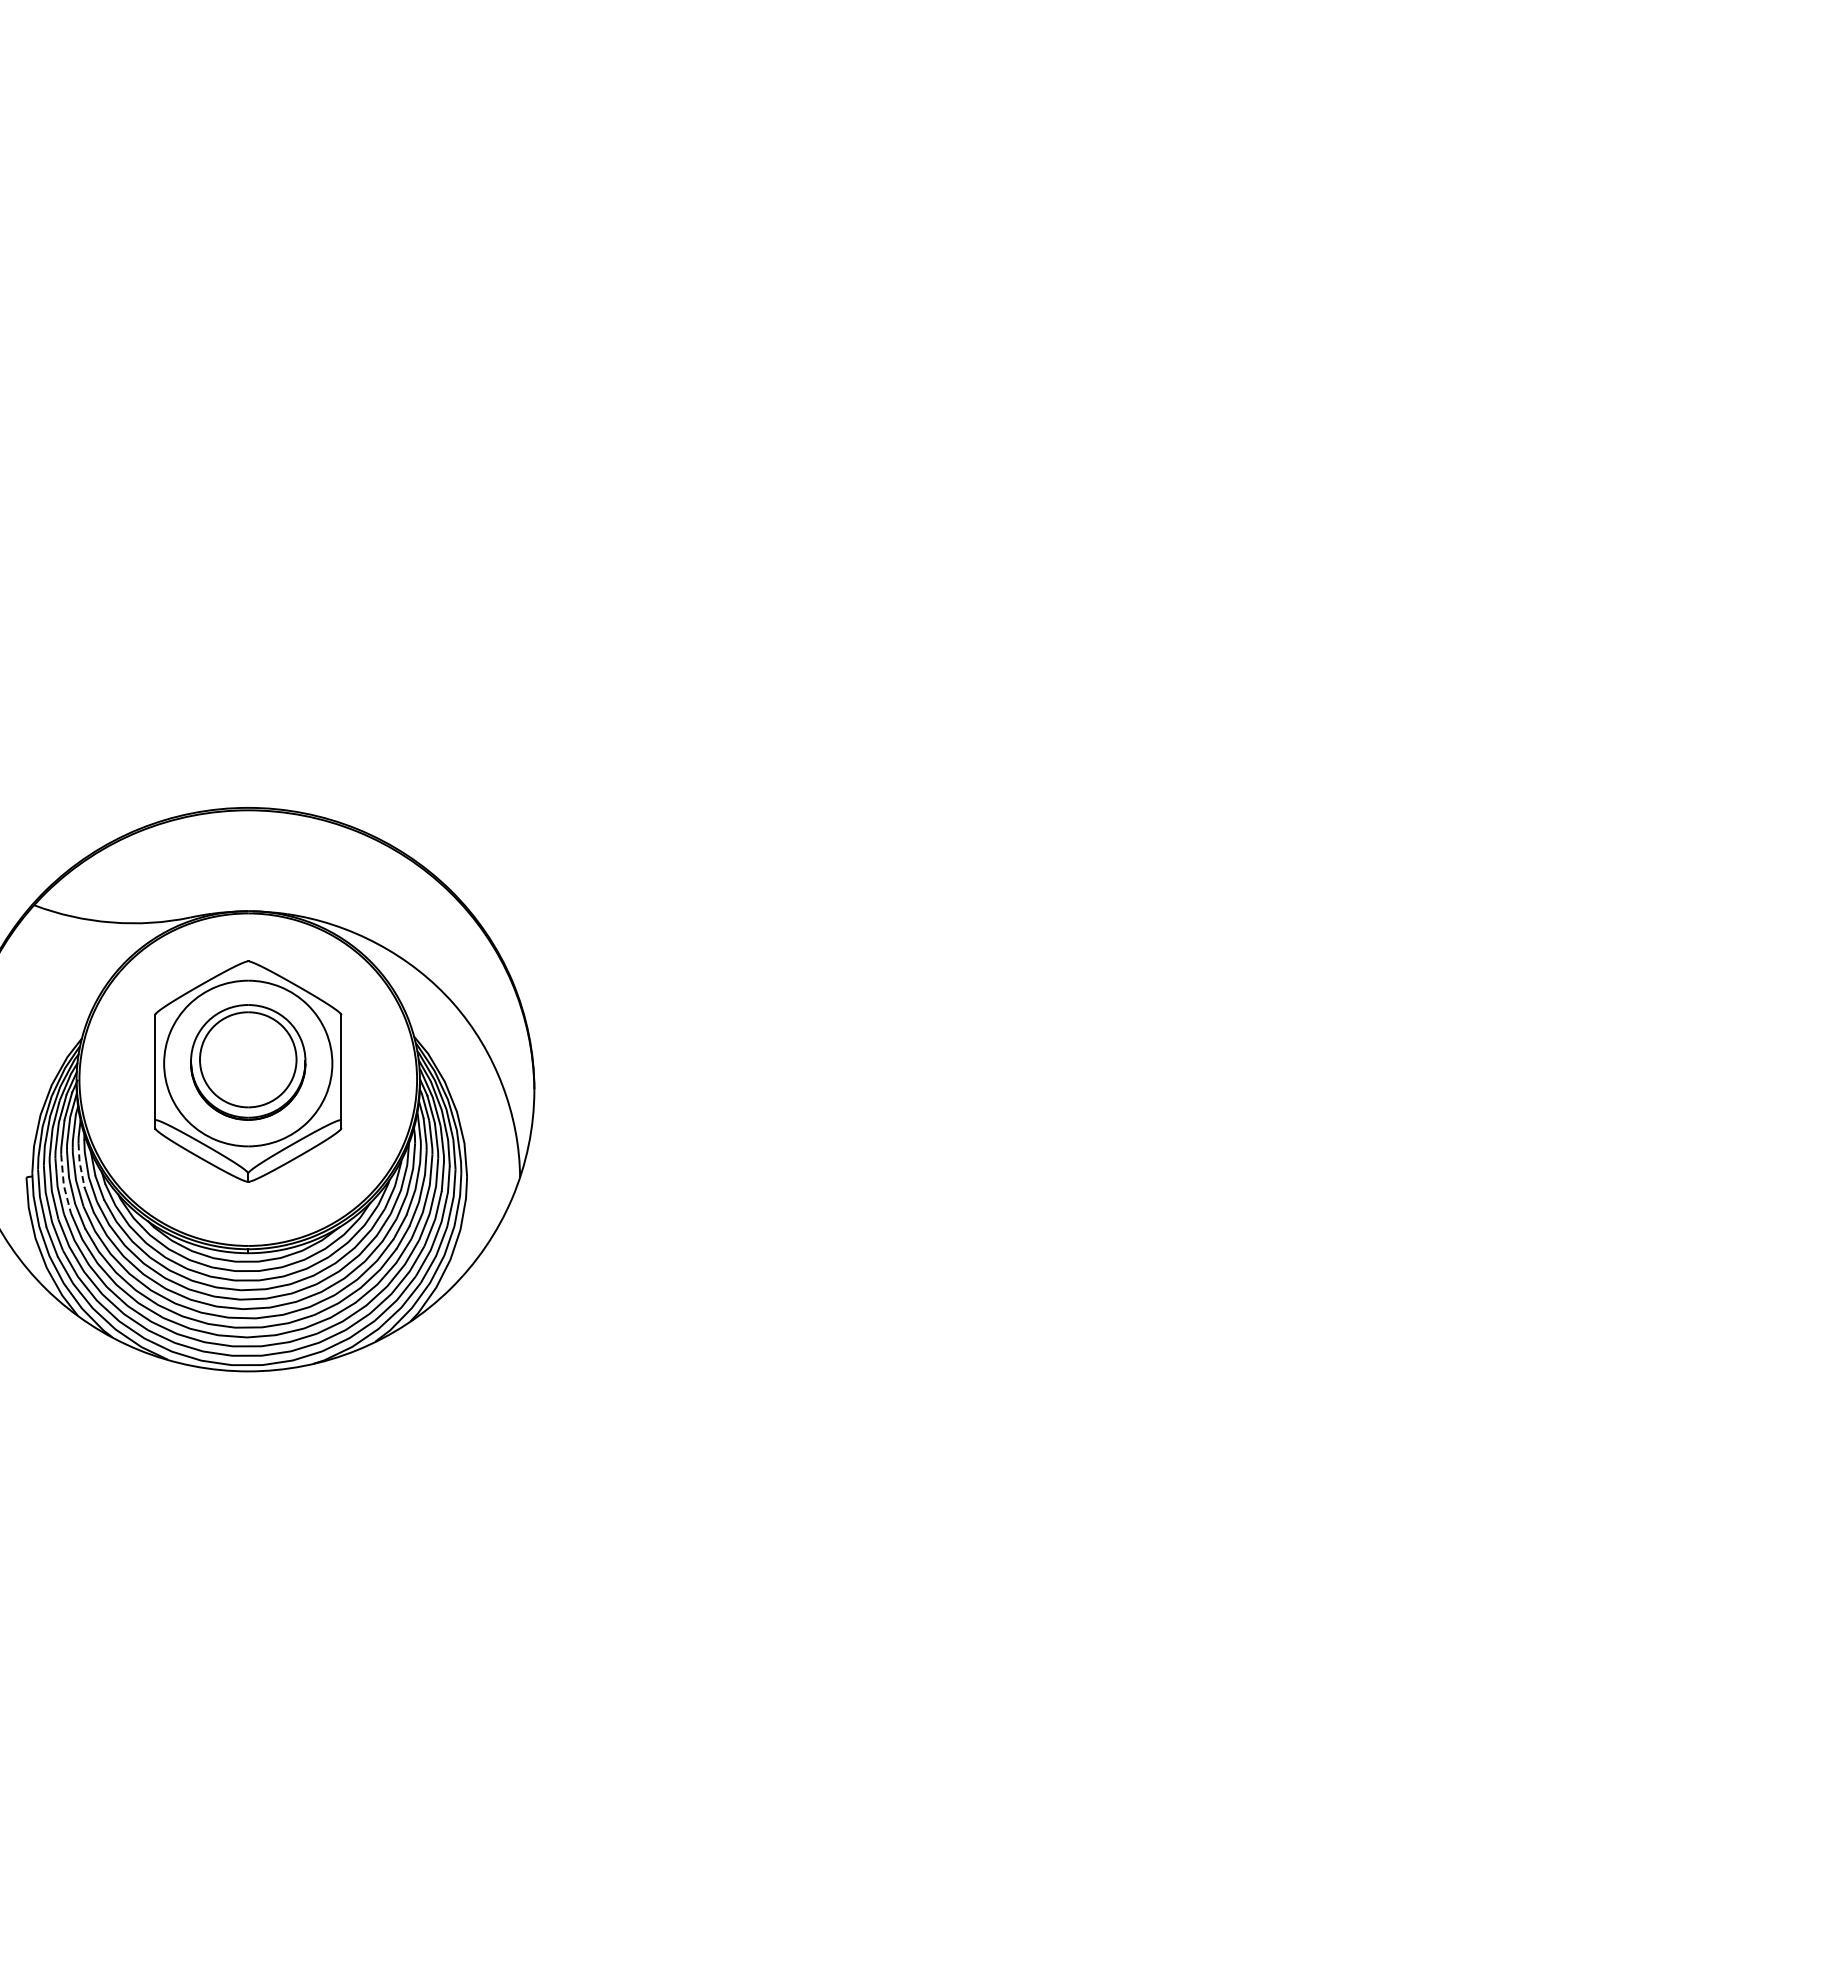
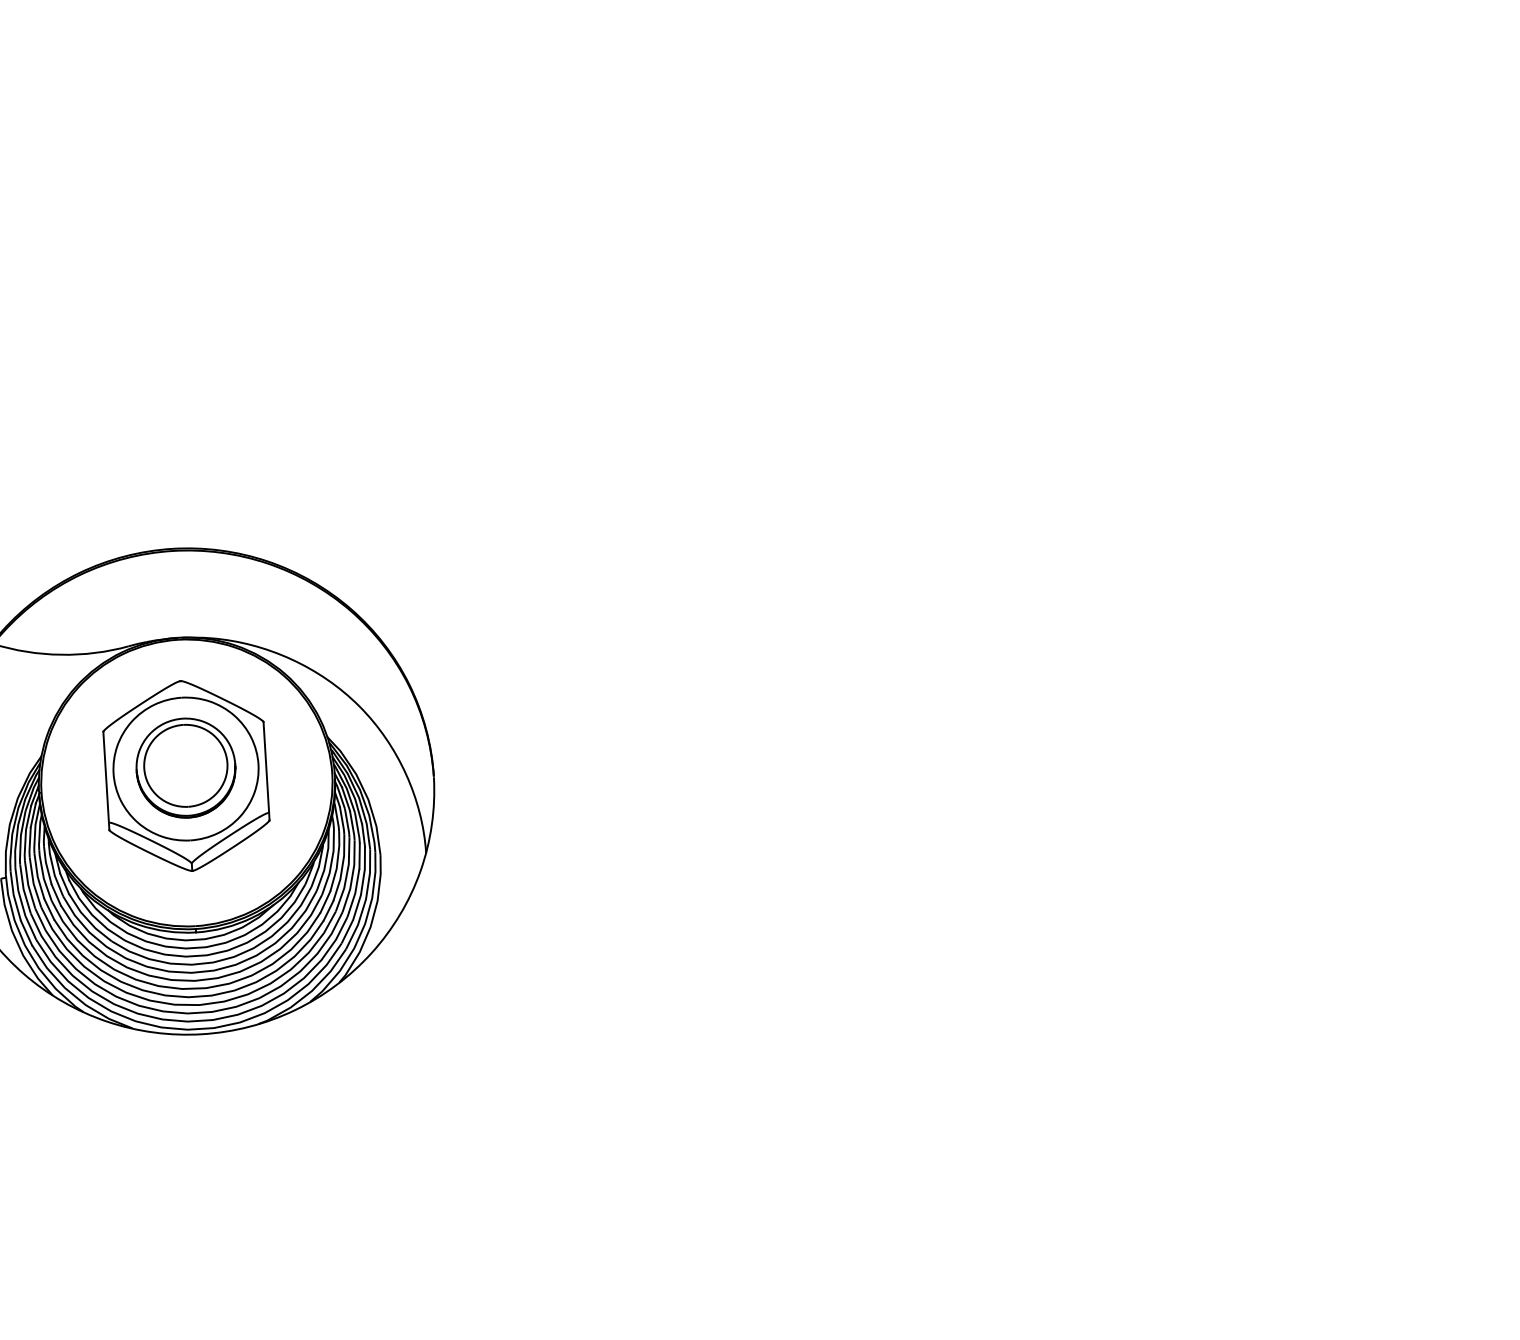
line: (80, 1165) -> (46, 865), dashed -> solid
line: (63, 1184) -> (33, 882), dashed -> solid

